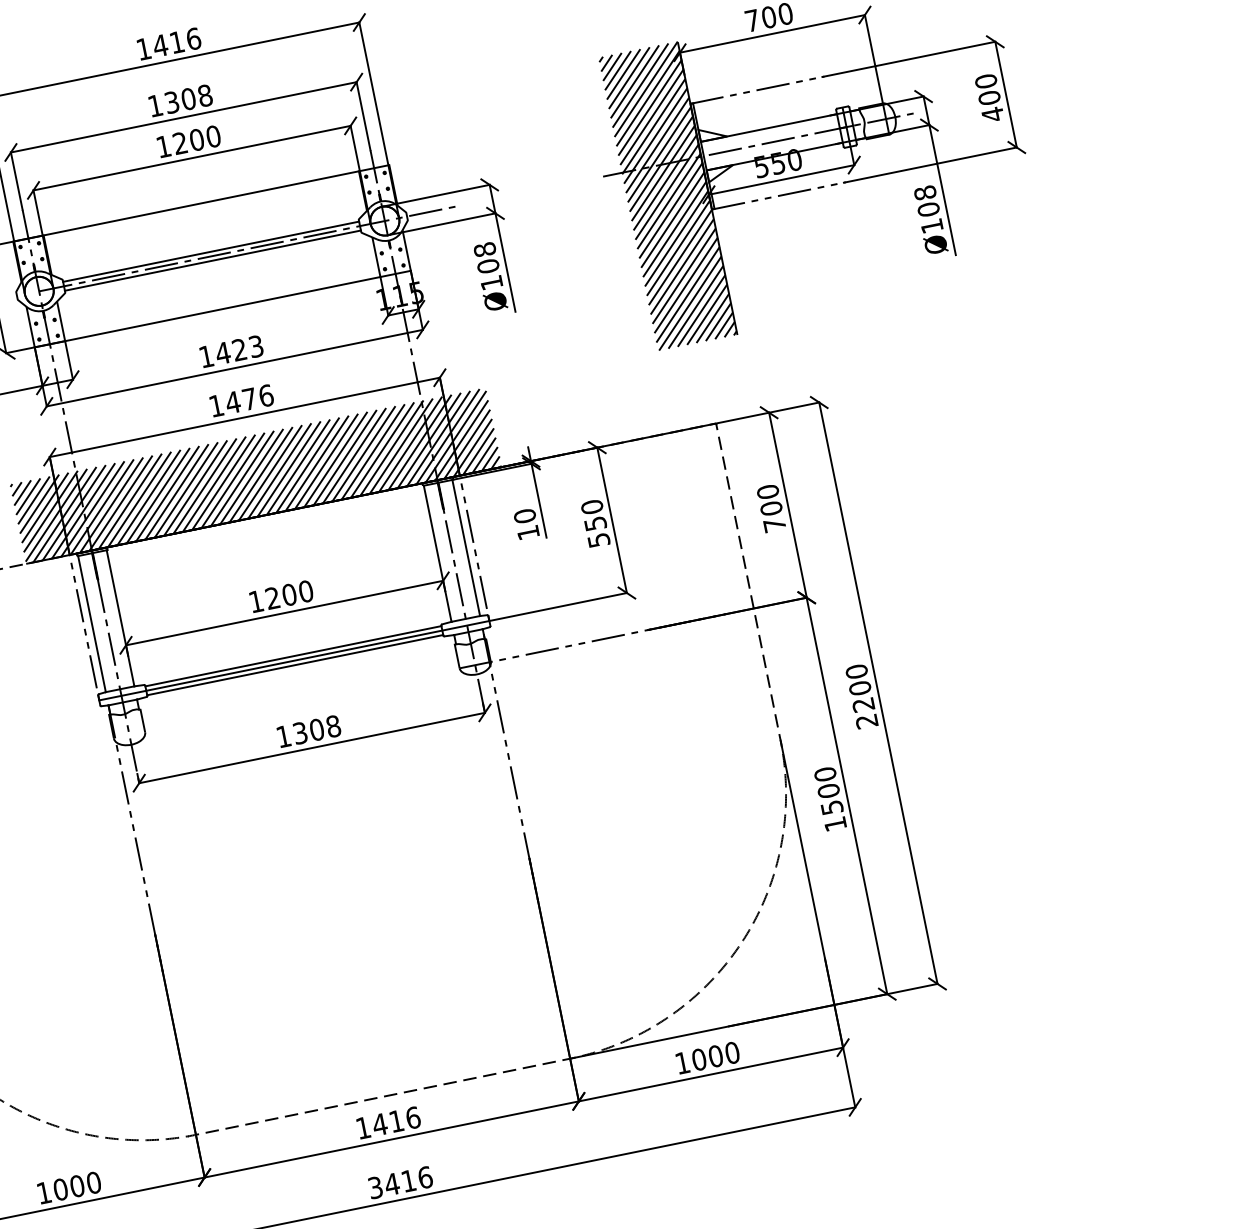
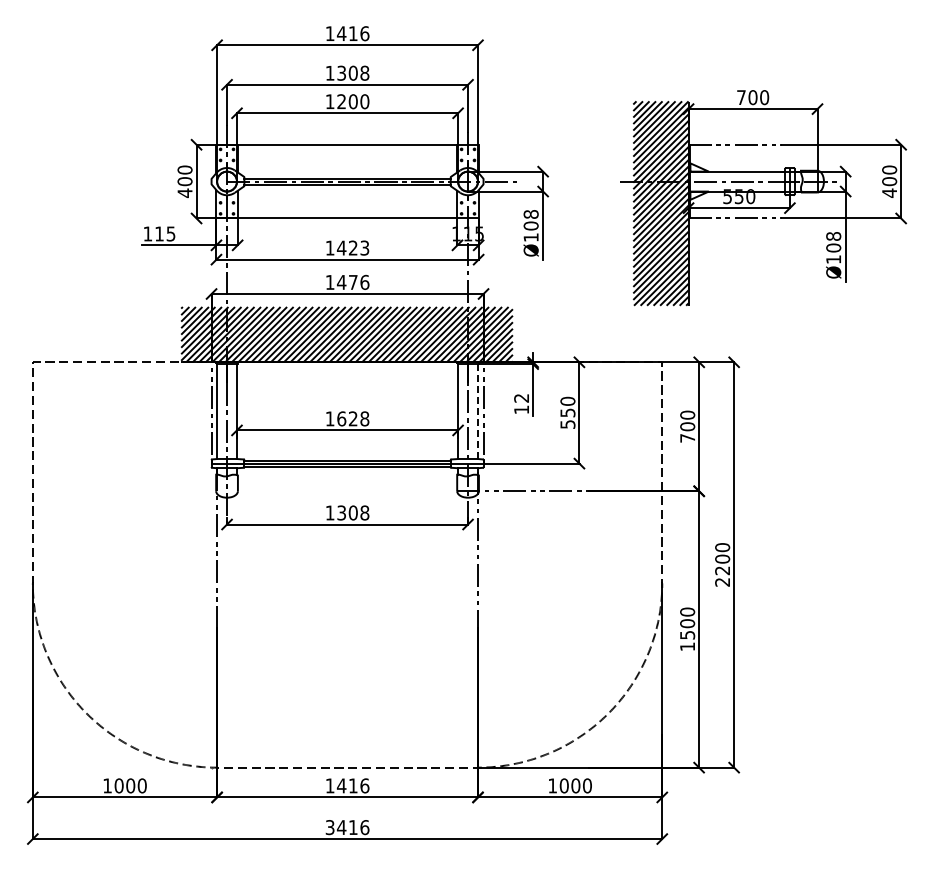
text: (524, 515) -> (521, 397), 10 -> 12
line: (465, 549) -> (477, 412), solid -> dashed
text: (289, 594) -> (353, 418), 1200 -> 1628

